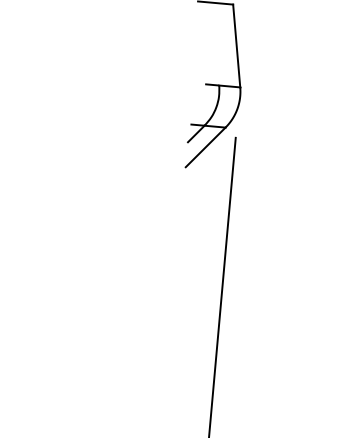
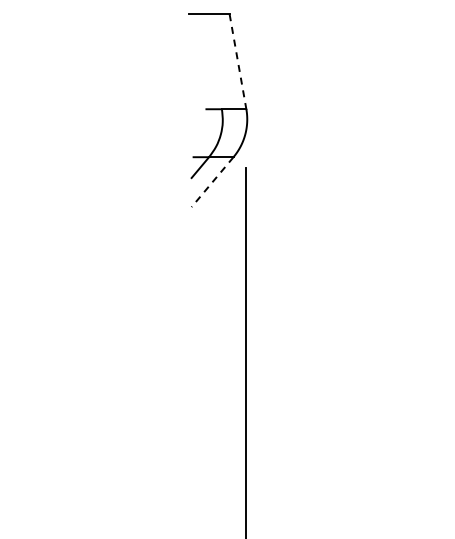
line: (237, 46) -> (238, 62), solid -> dashed
line: (205, 147) -> (212, 182), solid -> dashed

